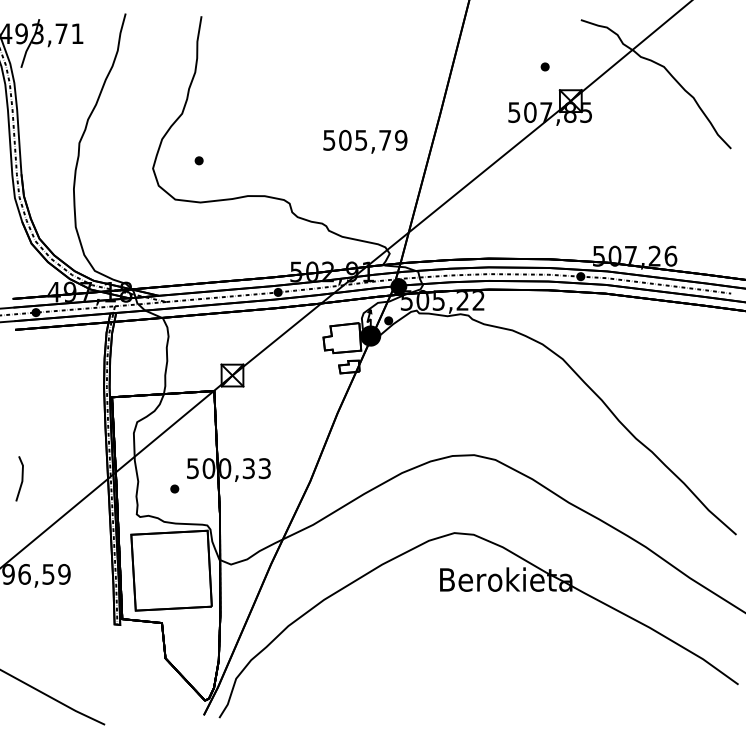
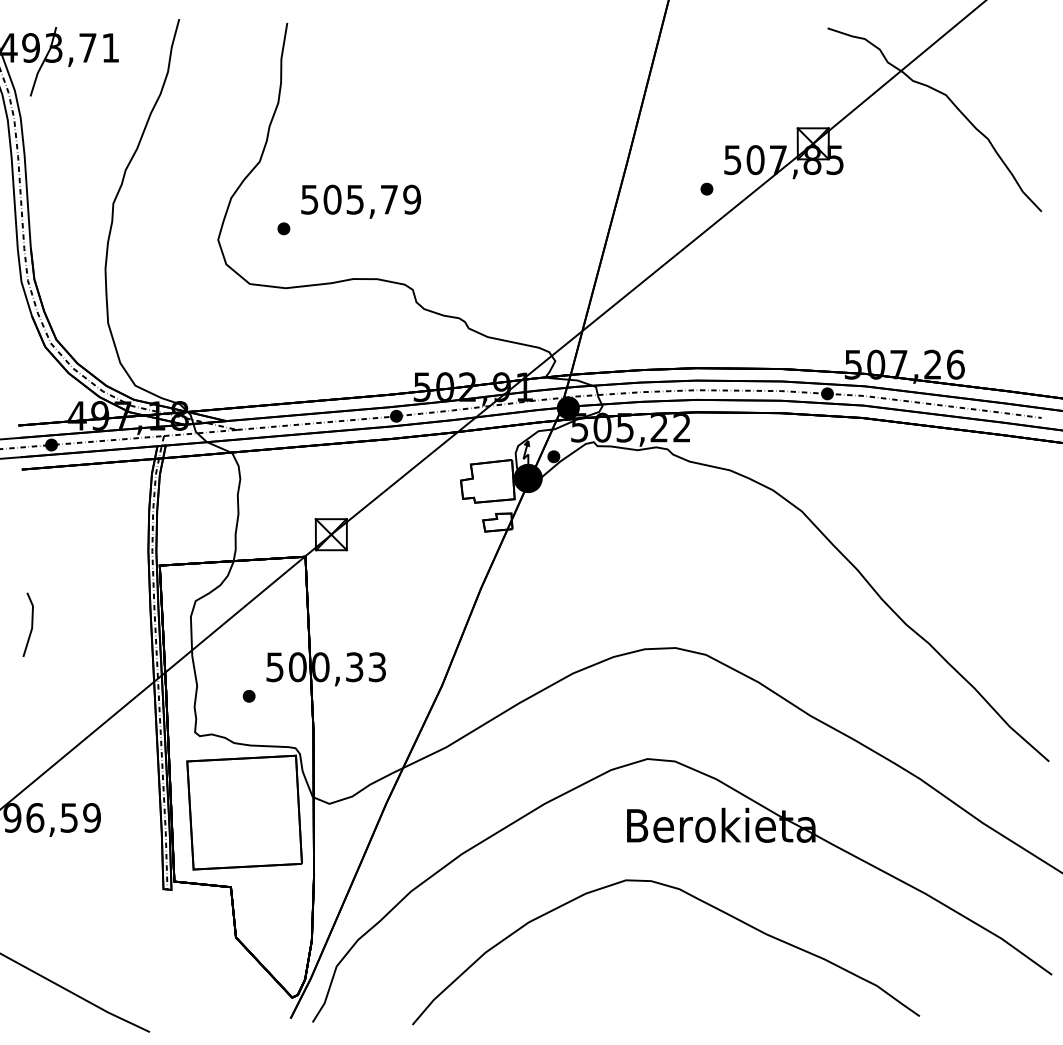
part: (544, 66) -> (705, 188), moved
text: (365, 141) -> (361, 201), moved
line: (21, 478) -> (30, 624), moved
curve: (487, 631) -> (694, 899), added

